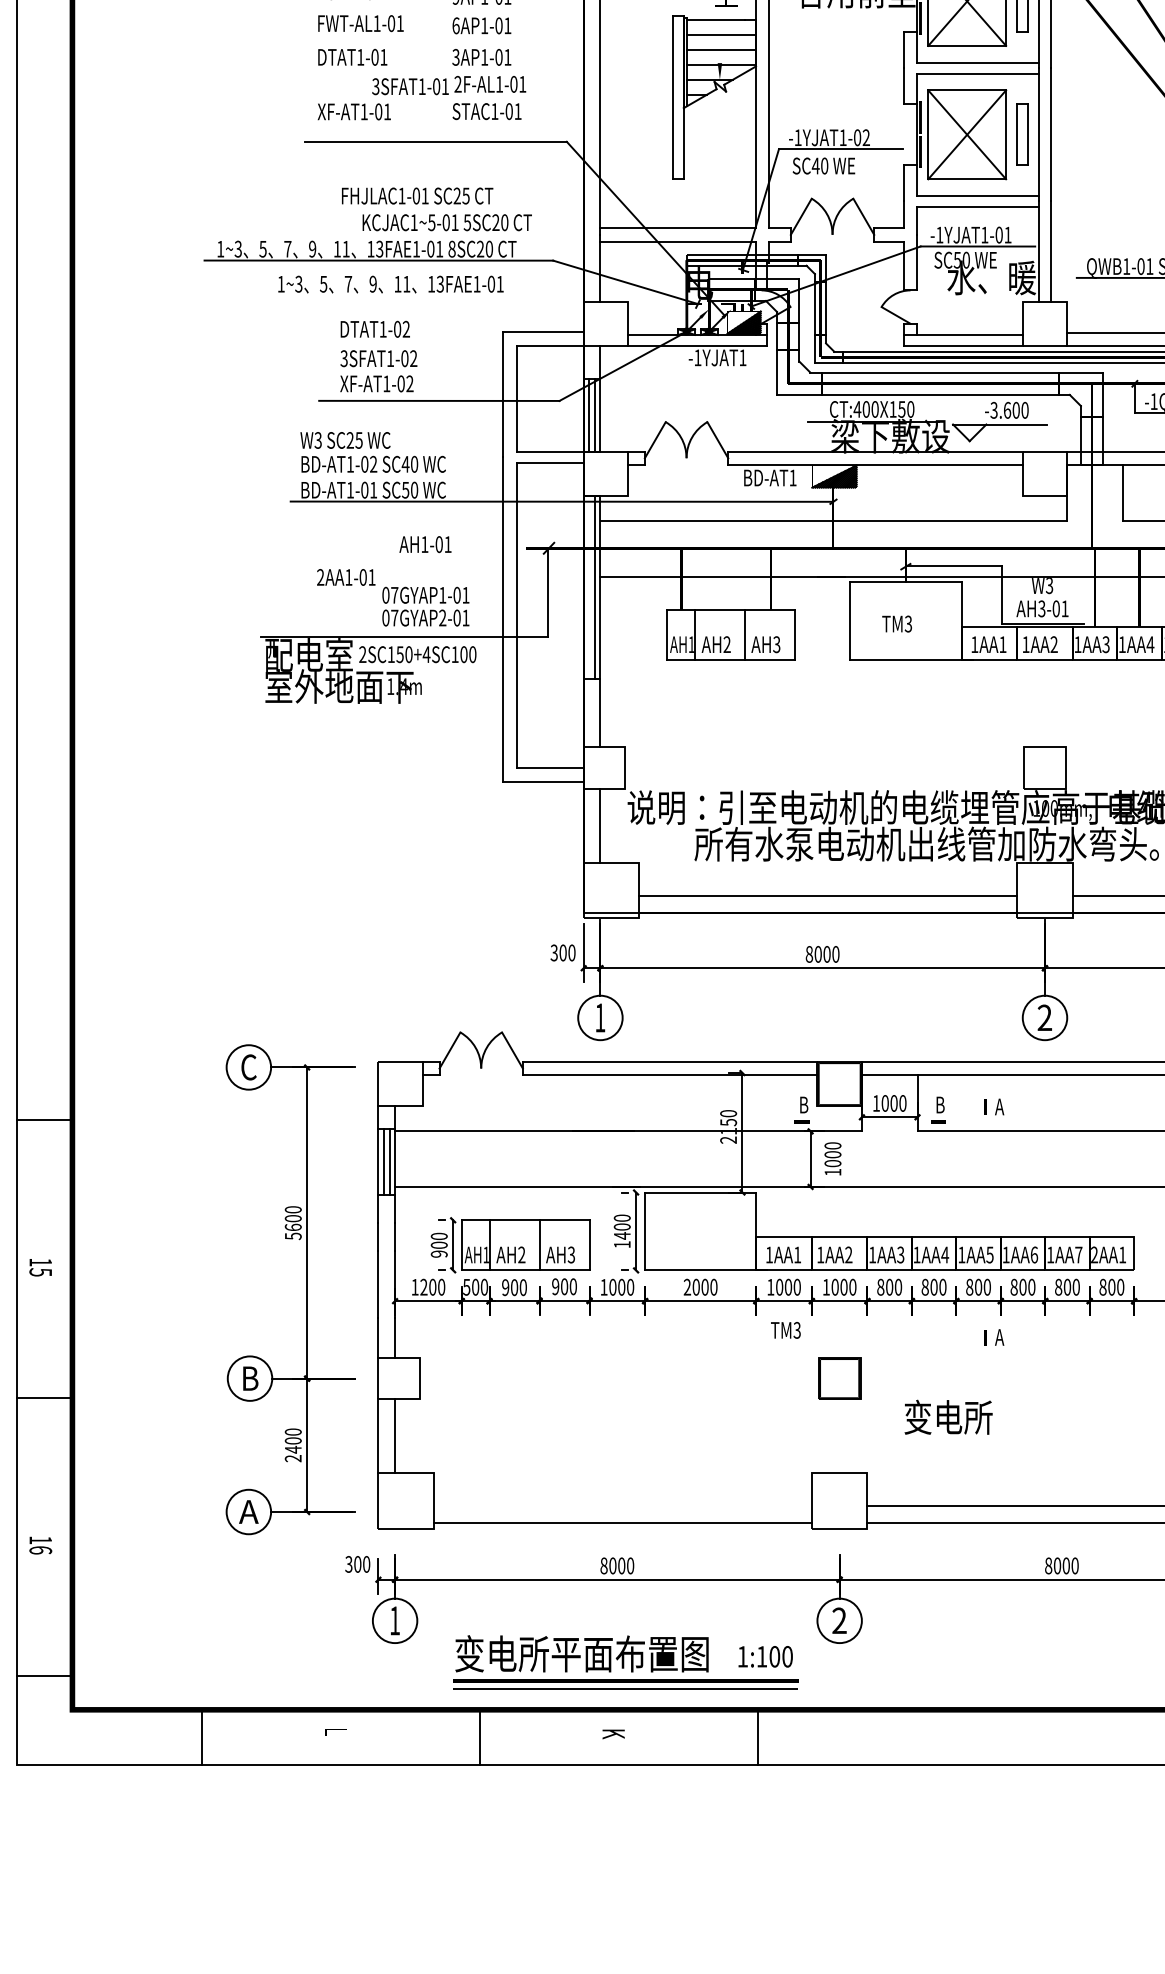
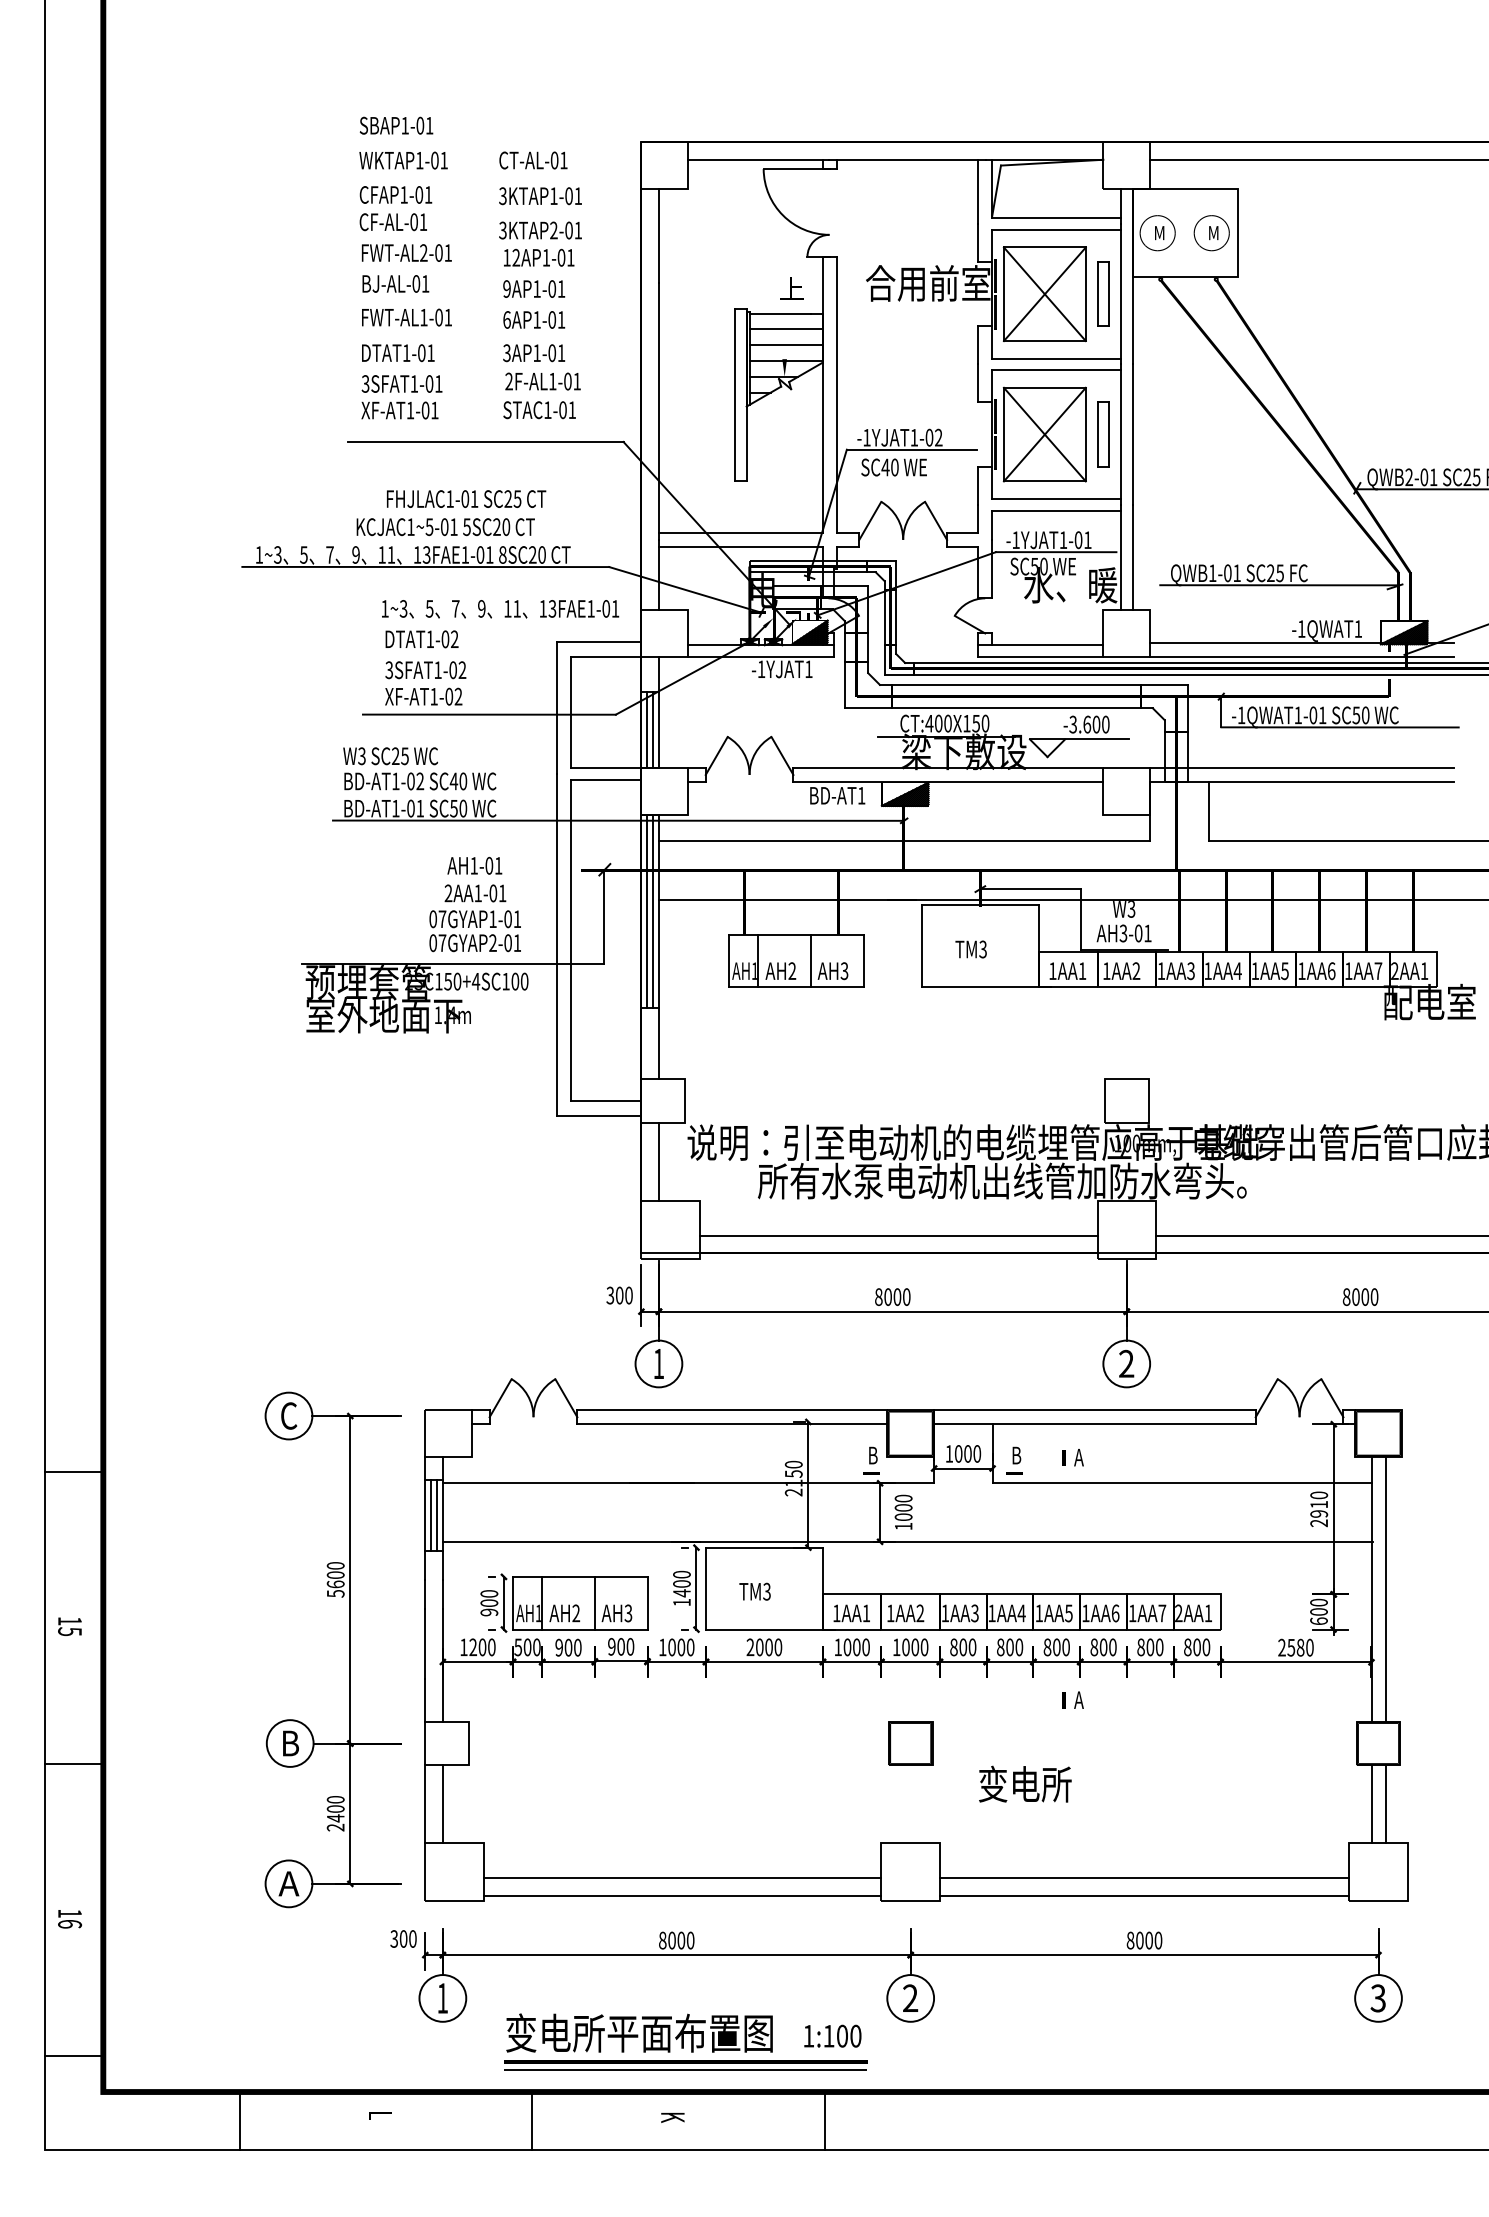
text: (409, 86) -> (401, 383), moved
text: (447, 223) -> (445, 527), moved
text: (390, 284) -> (500, 609), moved
text: (346, 577) -> (475, 893), moved
line: (589, 587) -> (647, 910), added
text: (323, 655) -> (367, 982), 配电室 -> 预埋套管
text: (785, 1330) -> (754, 1591), moved
line: (622, 1506) -> (682, 1878), added

